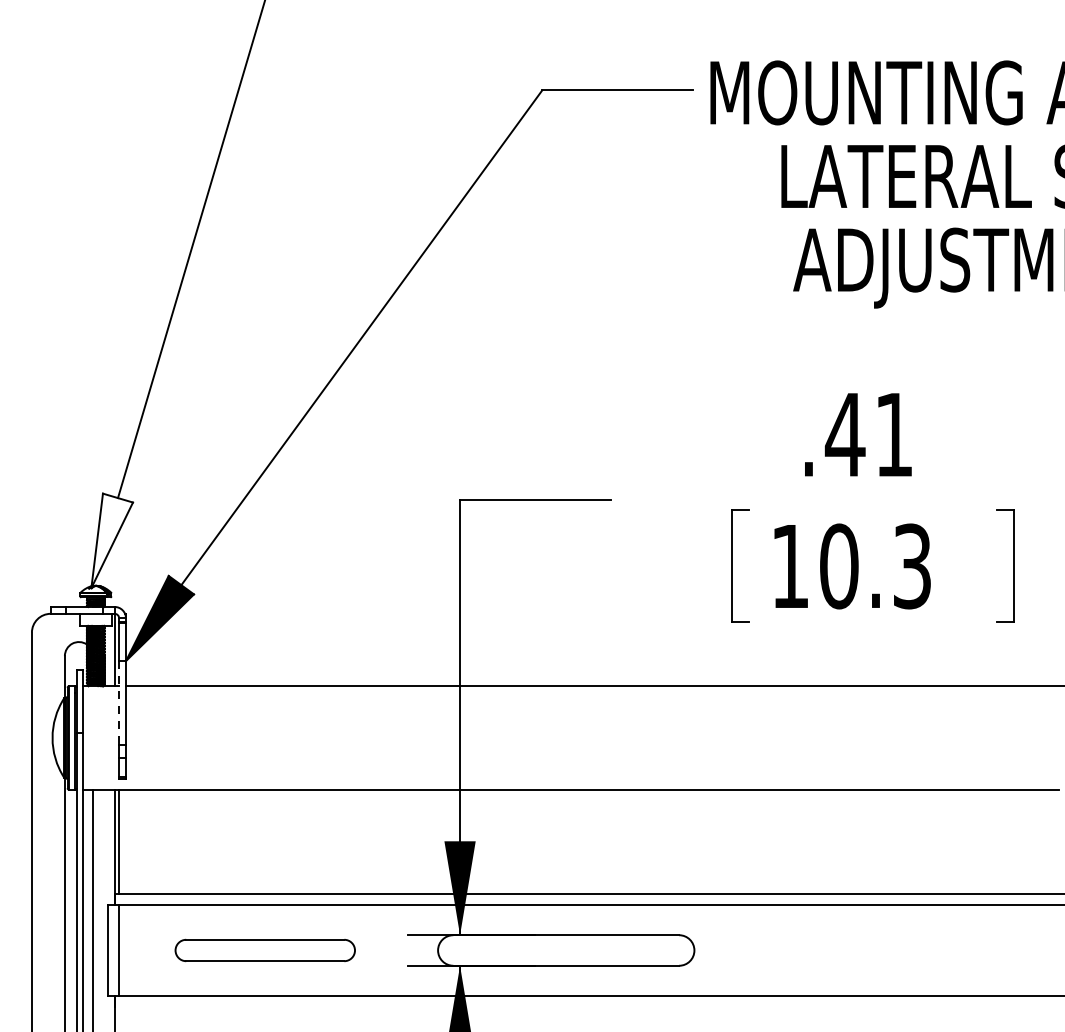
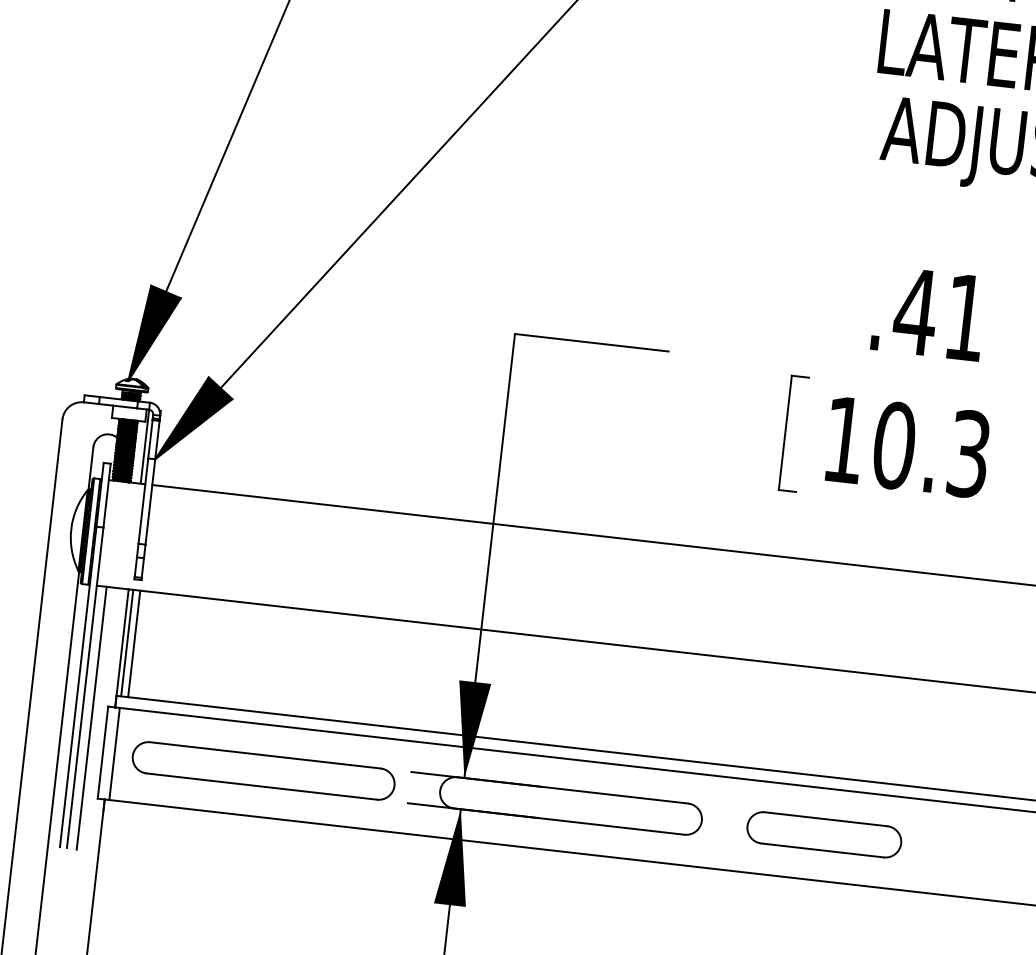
fill: (112, 540) -> (155, 334), added
line: (119, 702) -> (143, 500), dashed -> solid
line: (126, 841) -> (134, 643), added
part: (265, 950) -> (263, 771), size x1.43
part: (814, 950) -> (824, 834), added

